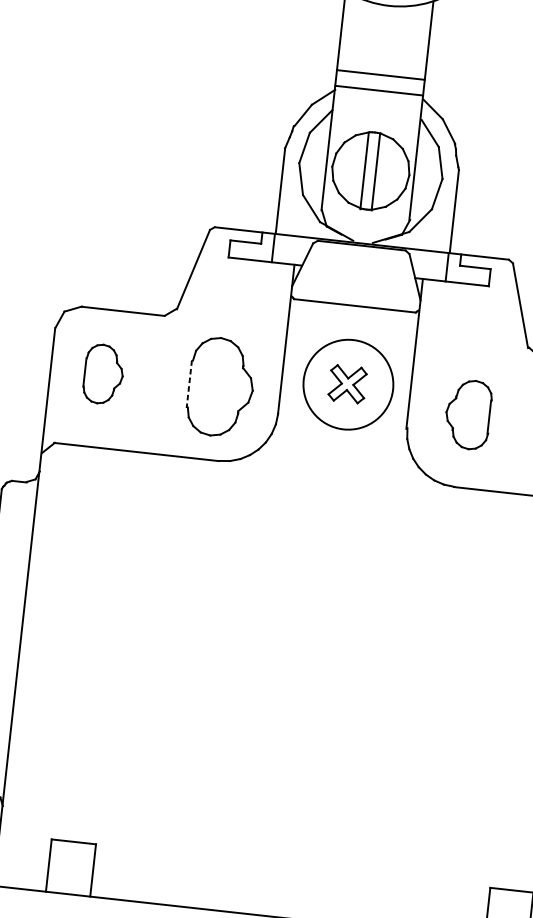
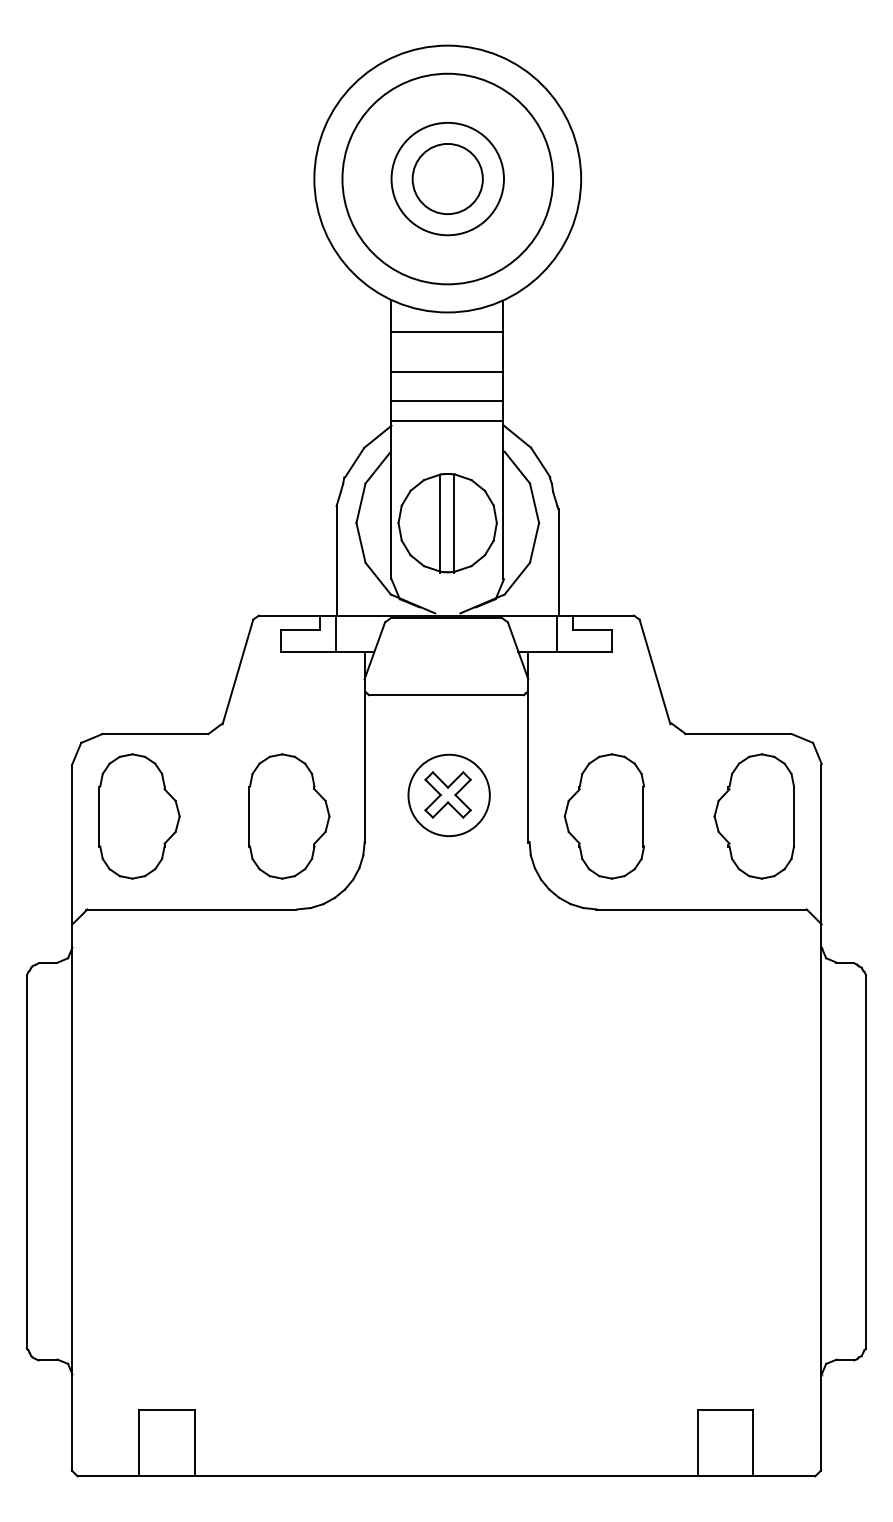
line: (387, 20) -> (447, 331), added
line: (383, 52) -> (447, 371), added
part: (103, 374) -> (139, 816), size x1.67
line: (189, 384) -> (248, 817), dashed -> solid
circle: (347, 384) -> (448, 795), size x0.71
part: (467, 414) -> (603, 816), size x1.43

